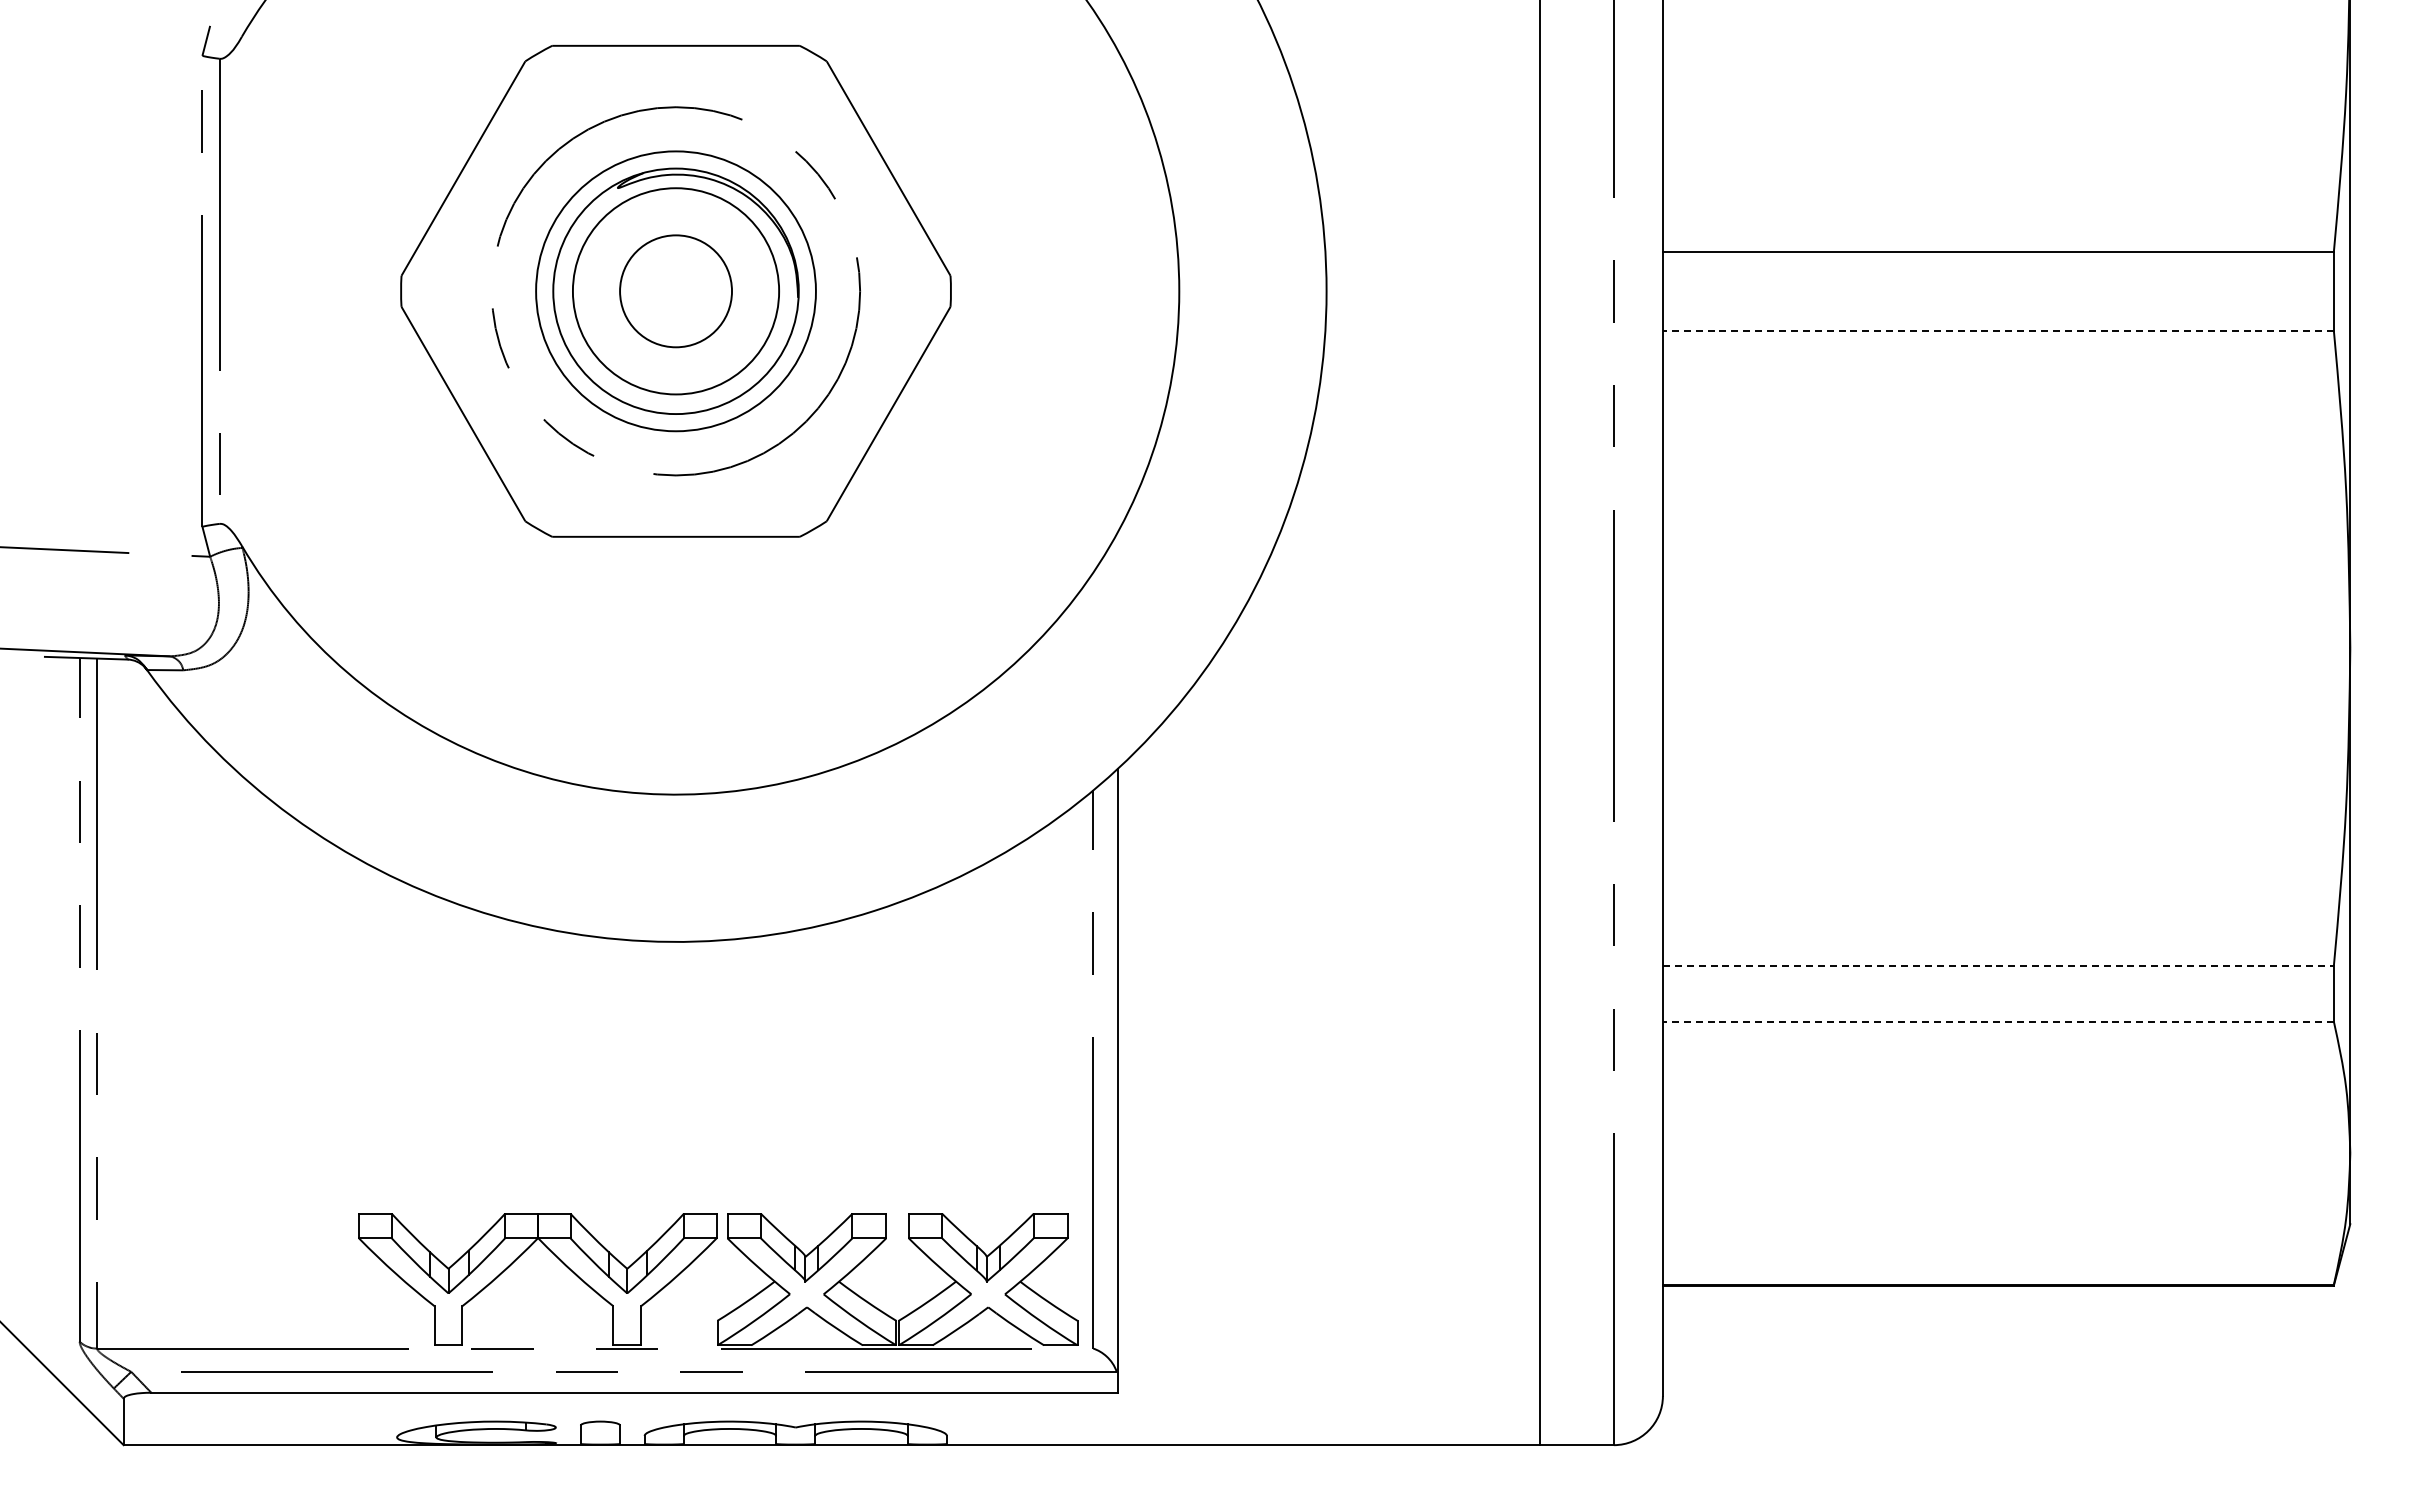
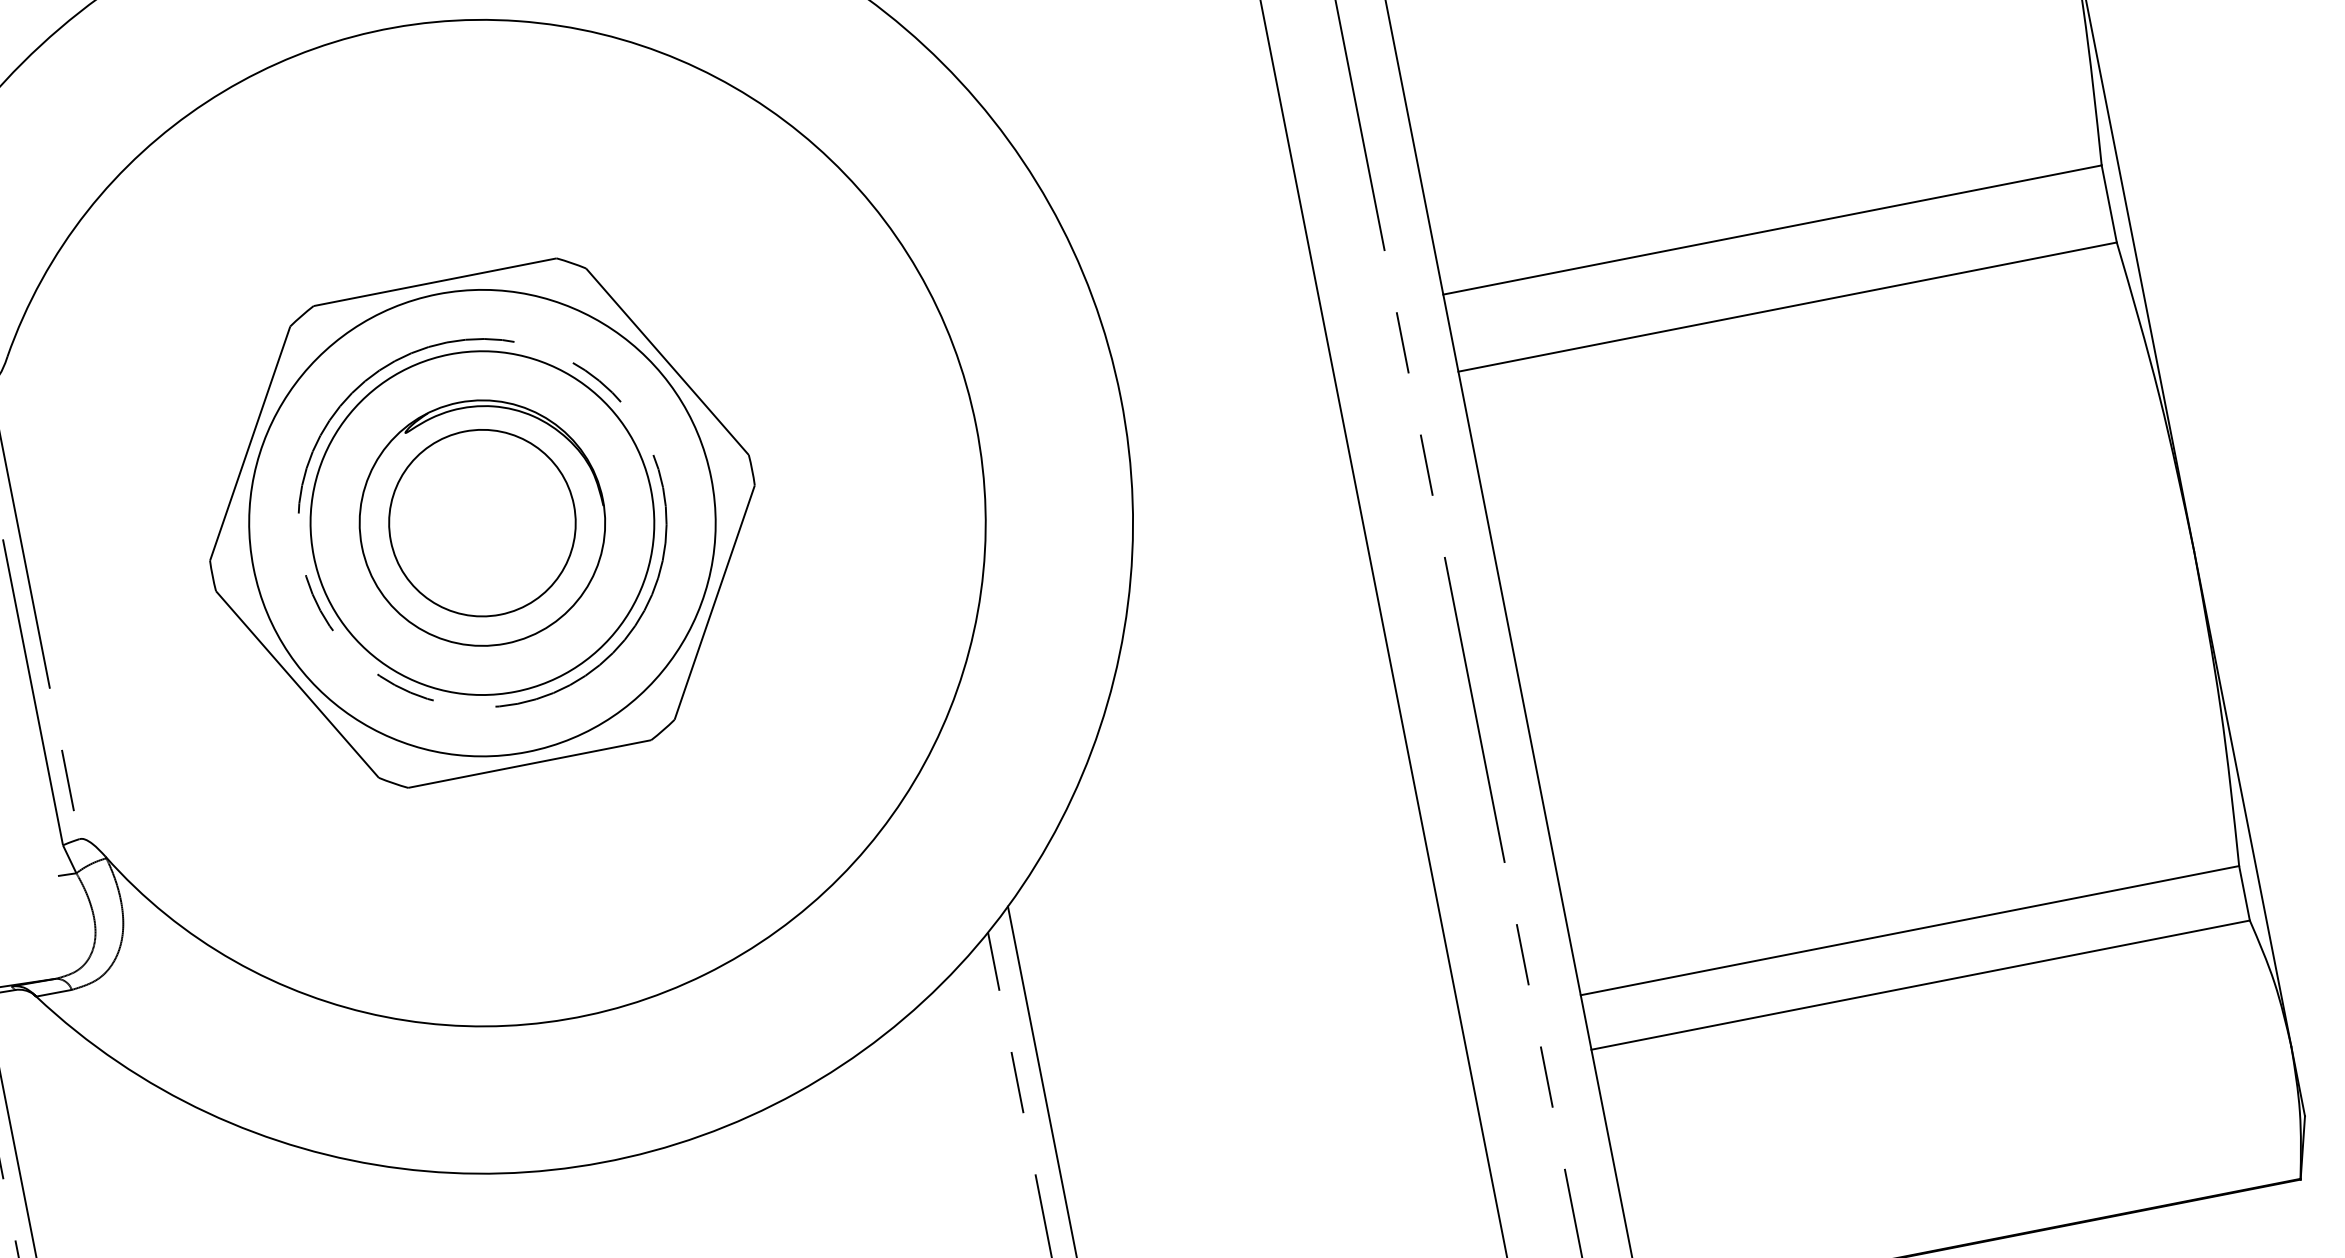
circle: (675, 291) -> (481, 523), size x1.67
circle: (675, 291) -> (481, 523), size x1.67
circle: (675, 291) -> (481, 523), size x1.67
line: (1997, 330) -> (1786, 307), dashed -> solid
line: (1998, 966) -> (1910, 931), dashed -> solid
line: (1997, 1021) -> (1919, 985), dashed -> solid

